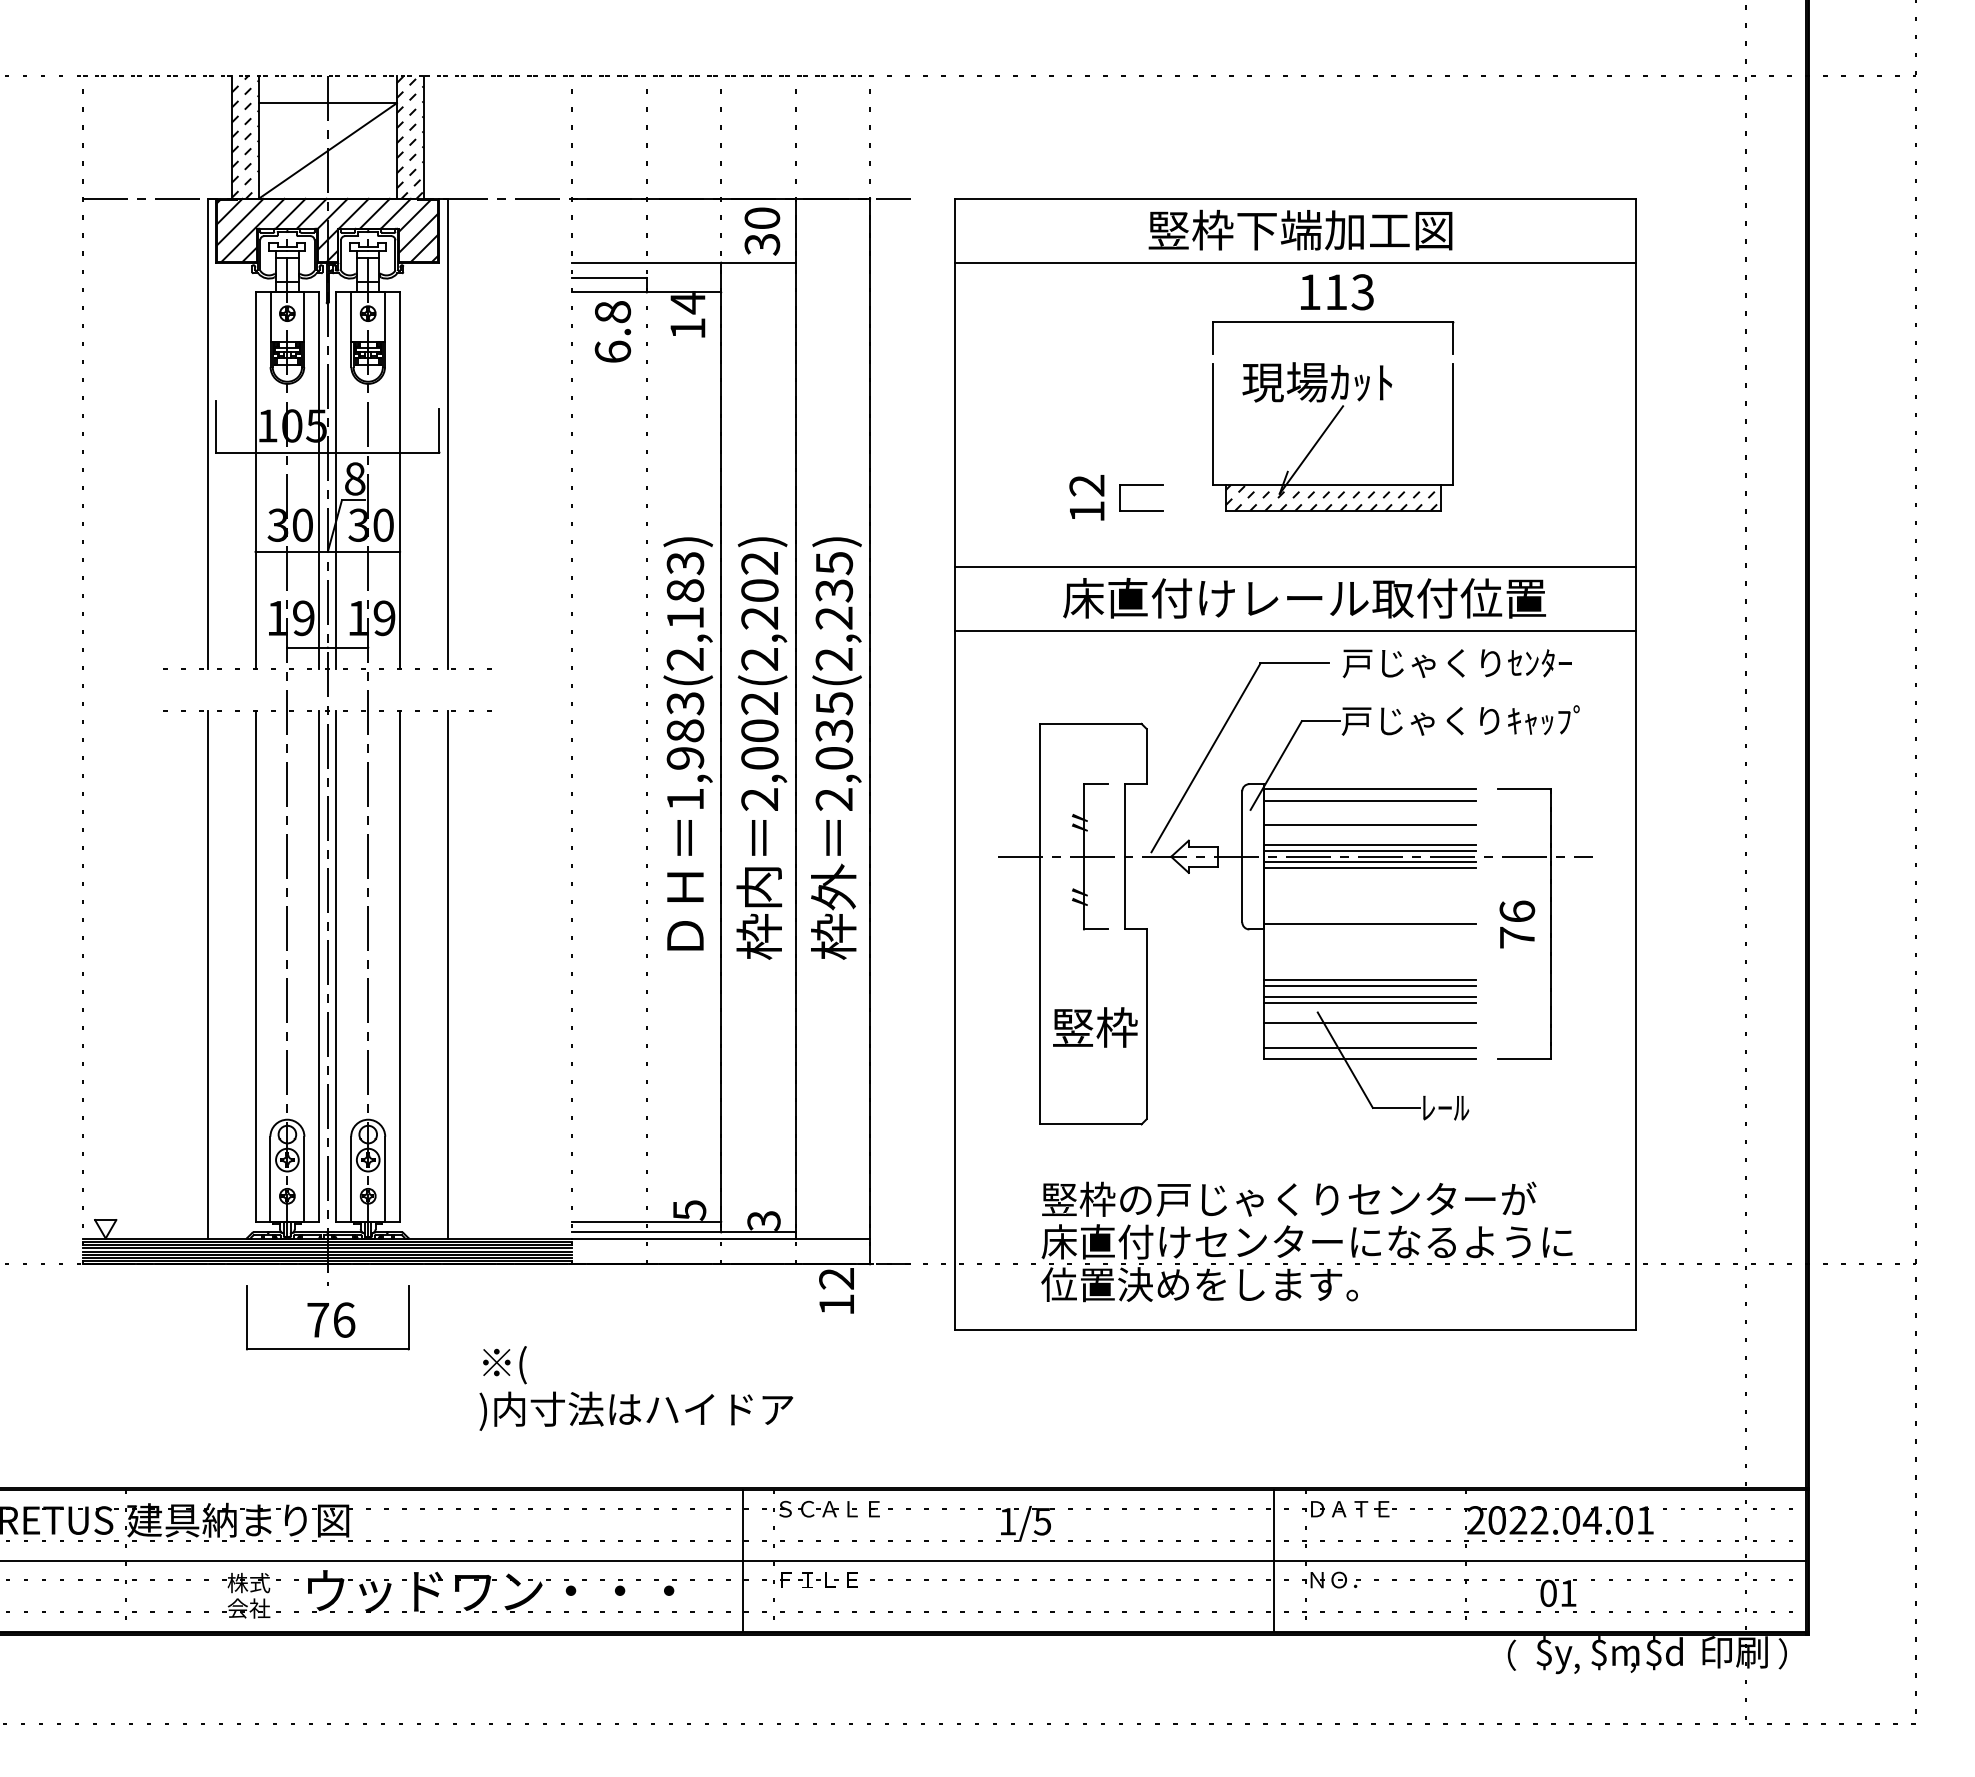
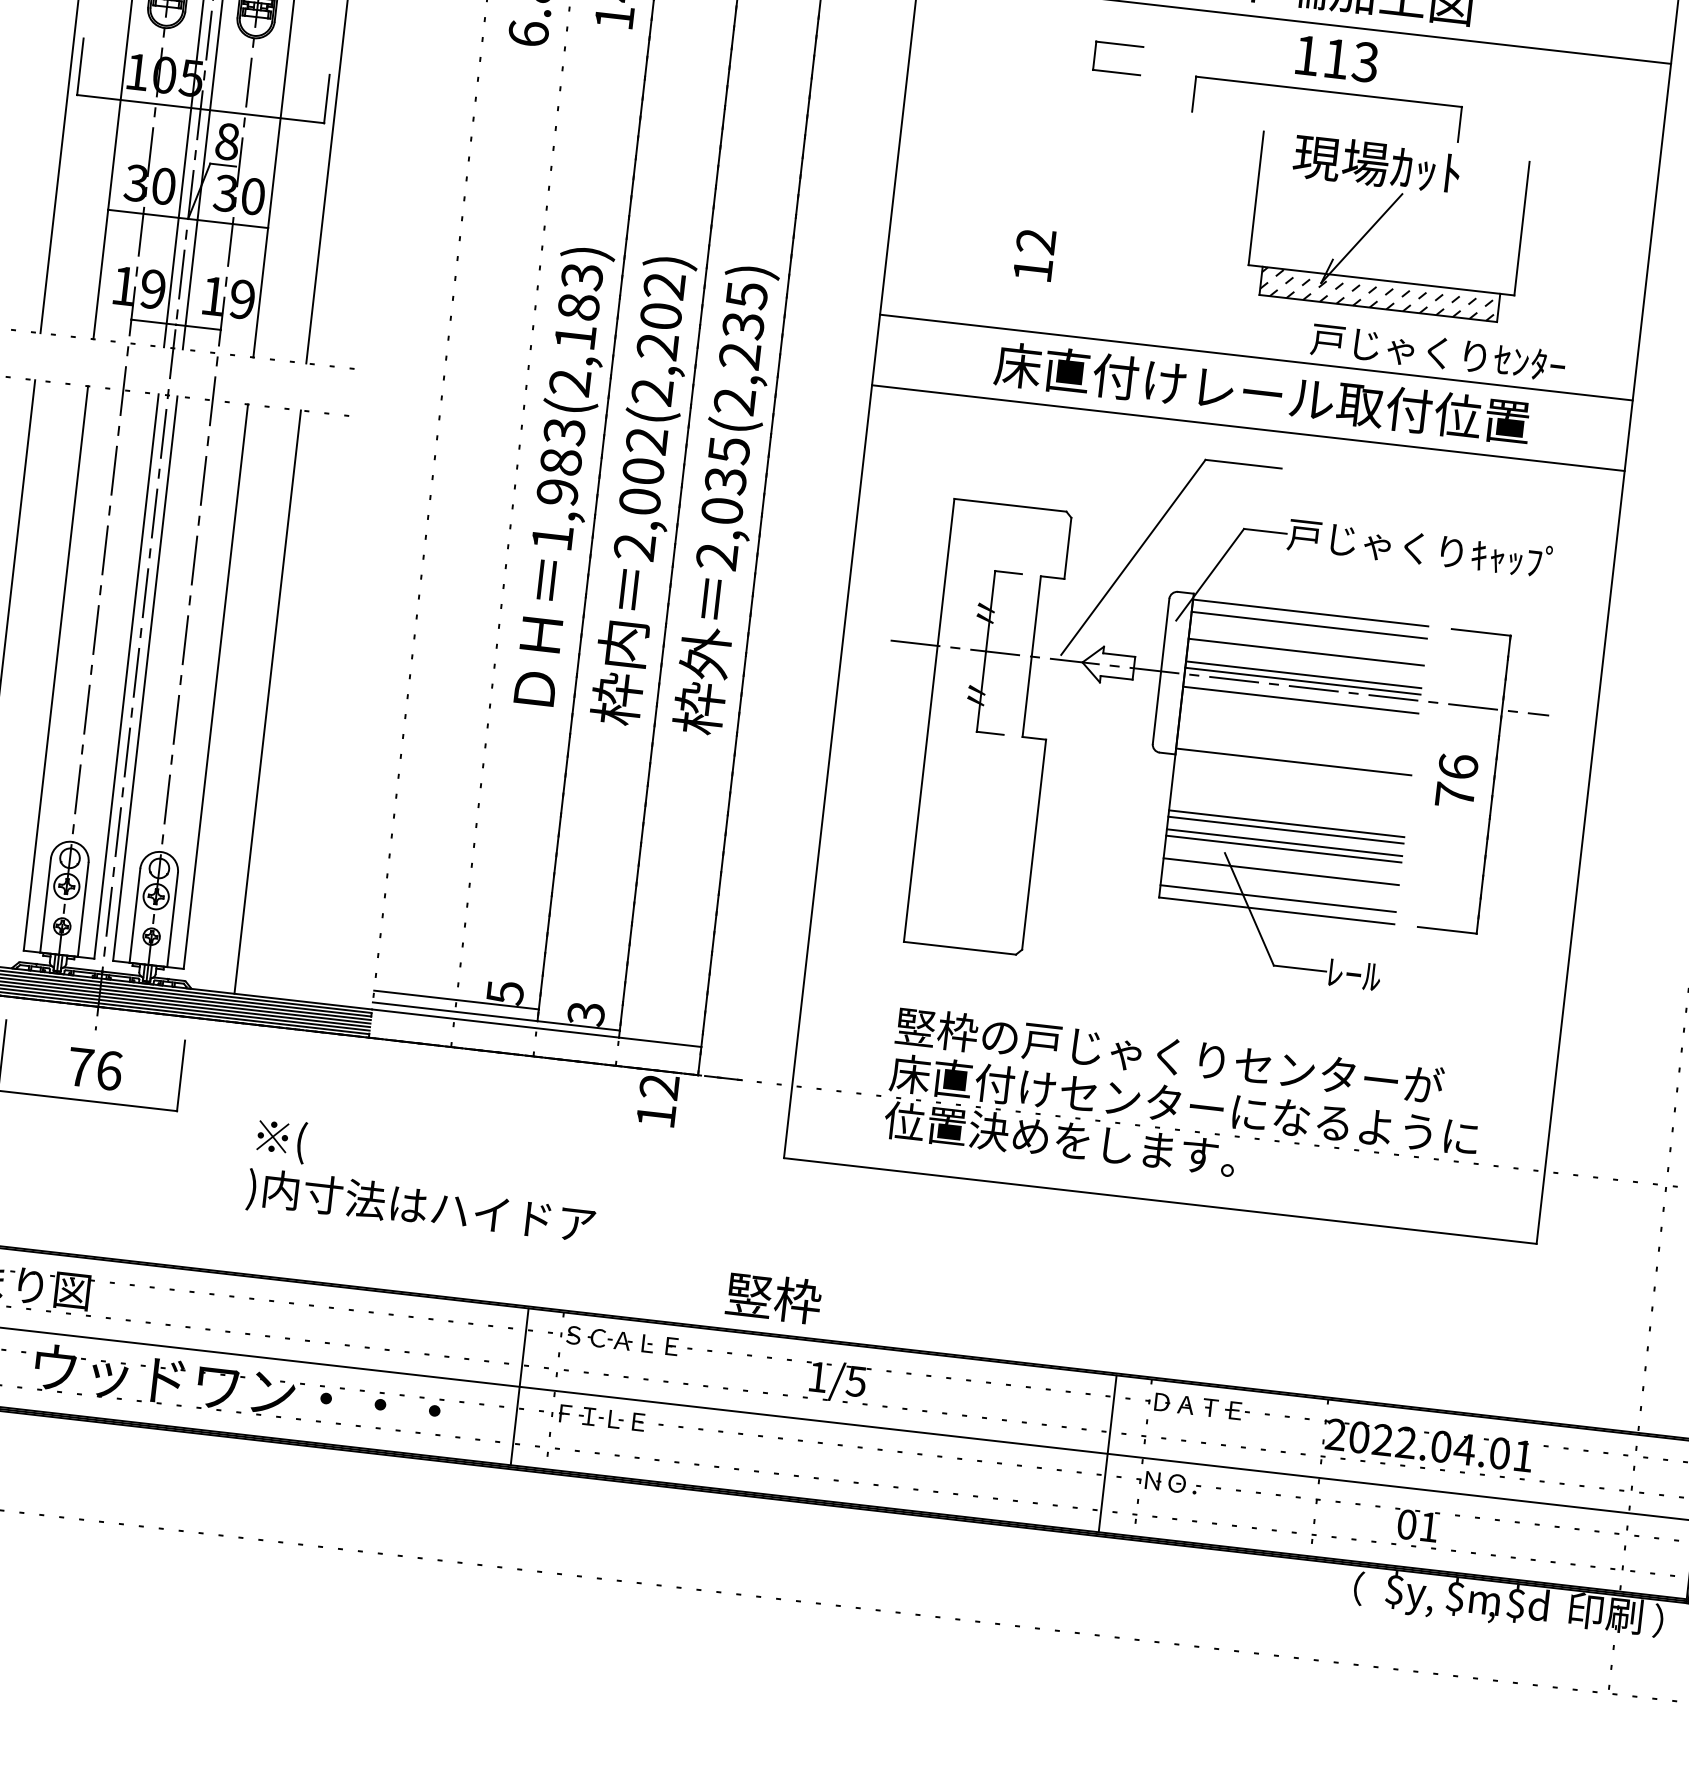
part: (1325, 432) -> (1379, 220), moved
part: (1141, 485) -> (1119, 44), moved
text: (1456, 663) -> (1437, 352), moved
line: (1369, 862) -> (1301, 693), removed
text: (1095, 1027) -> (774, 1298), moved

